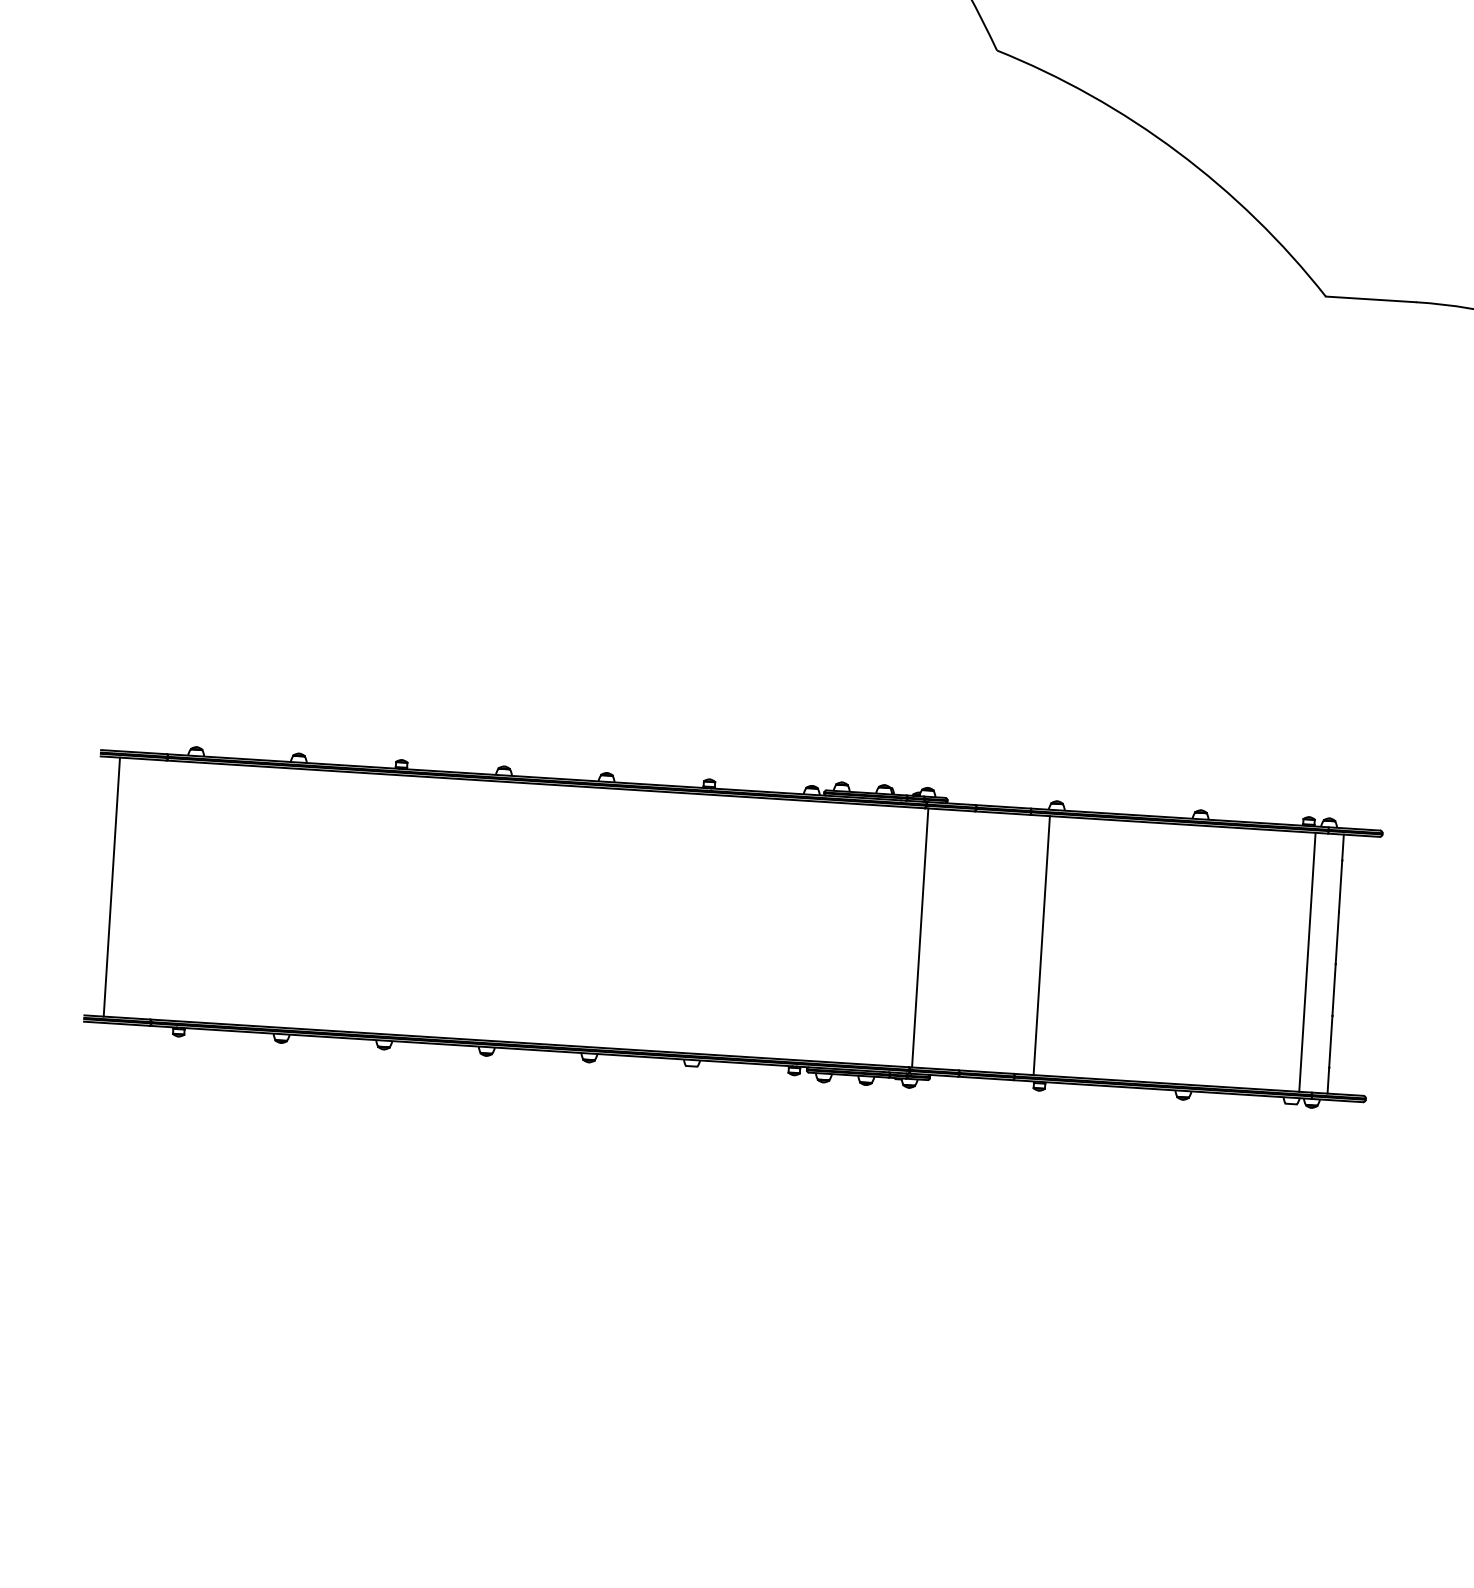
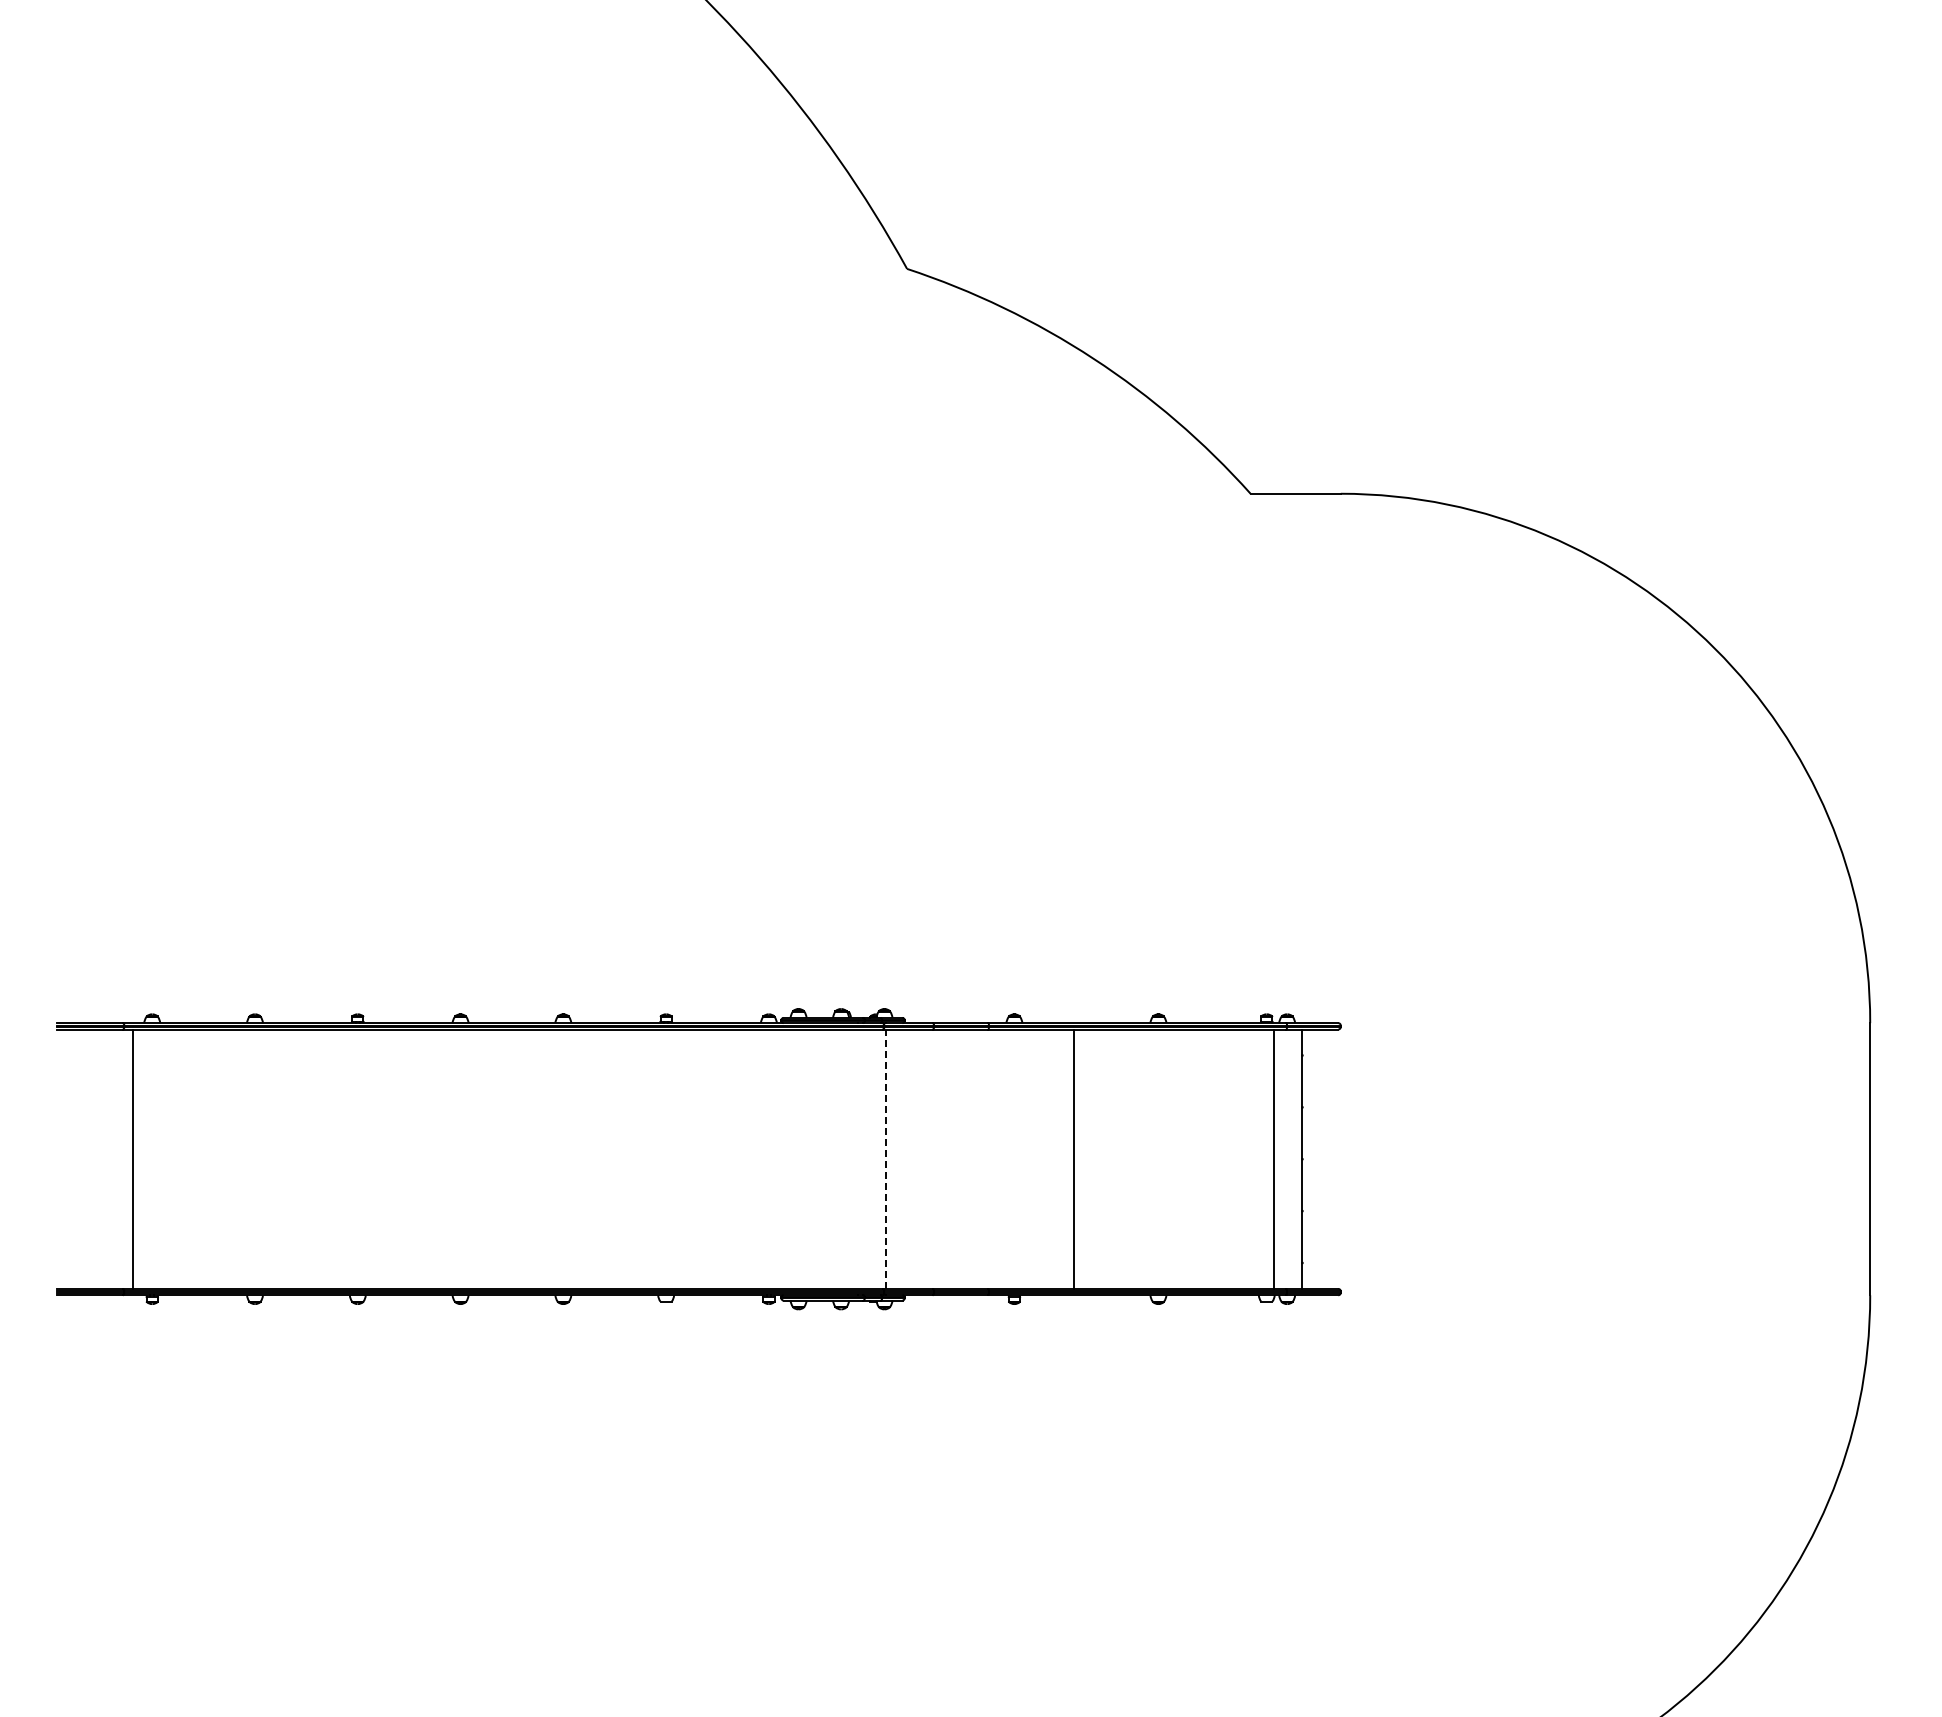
line: (112, 886) -> (133, 1158), moved
line: (920, 938) -> (886, 1159), solid -> dashed
line: (1041, 944) -> (1073, 1158), moved

